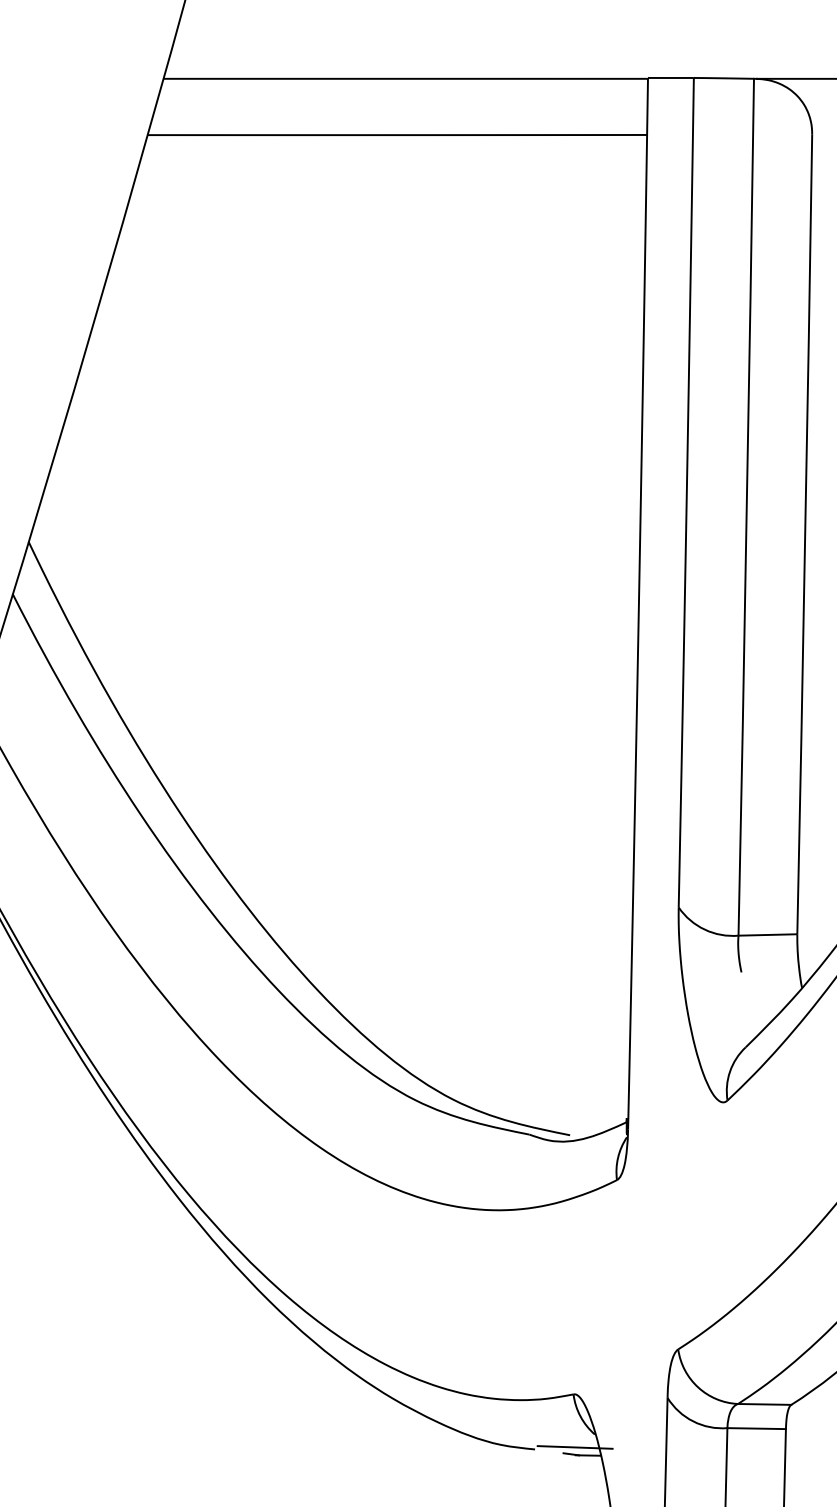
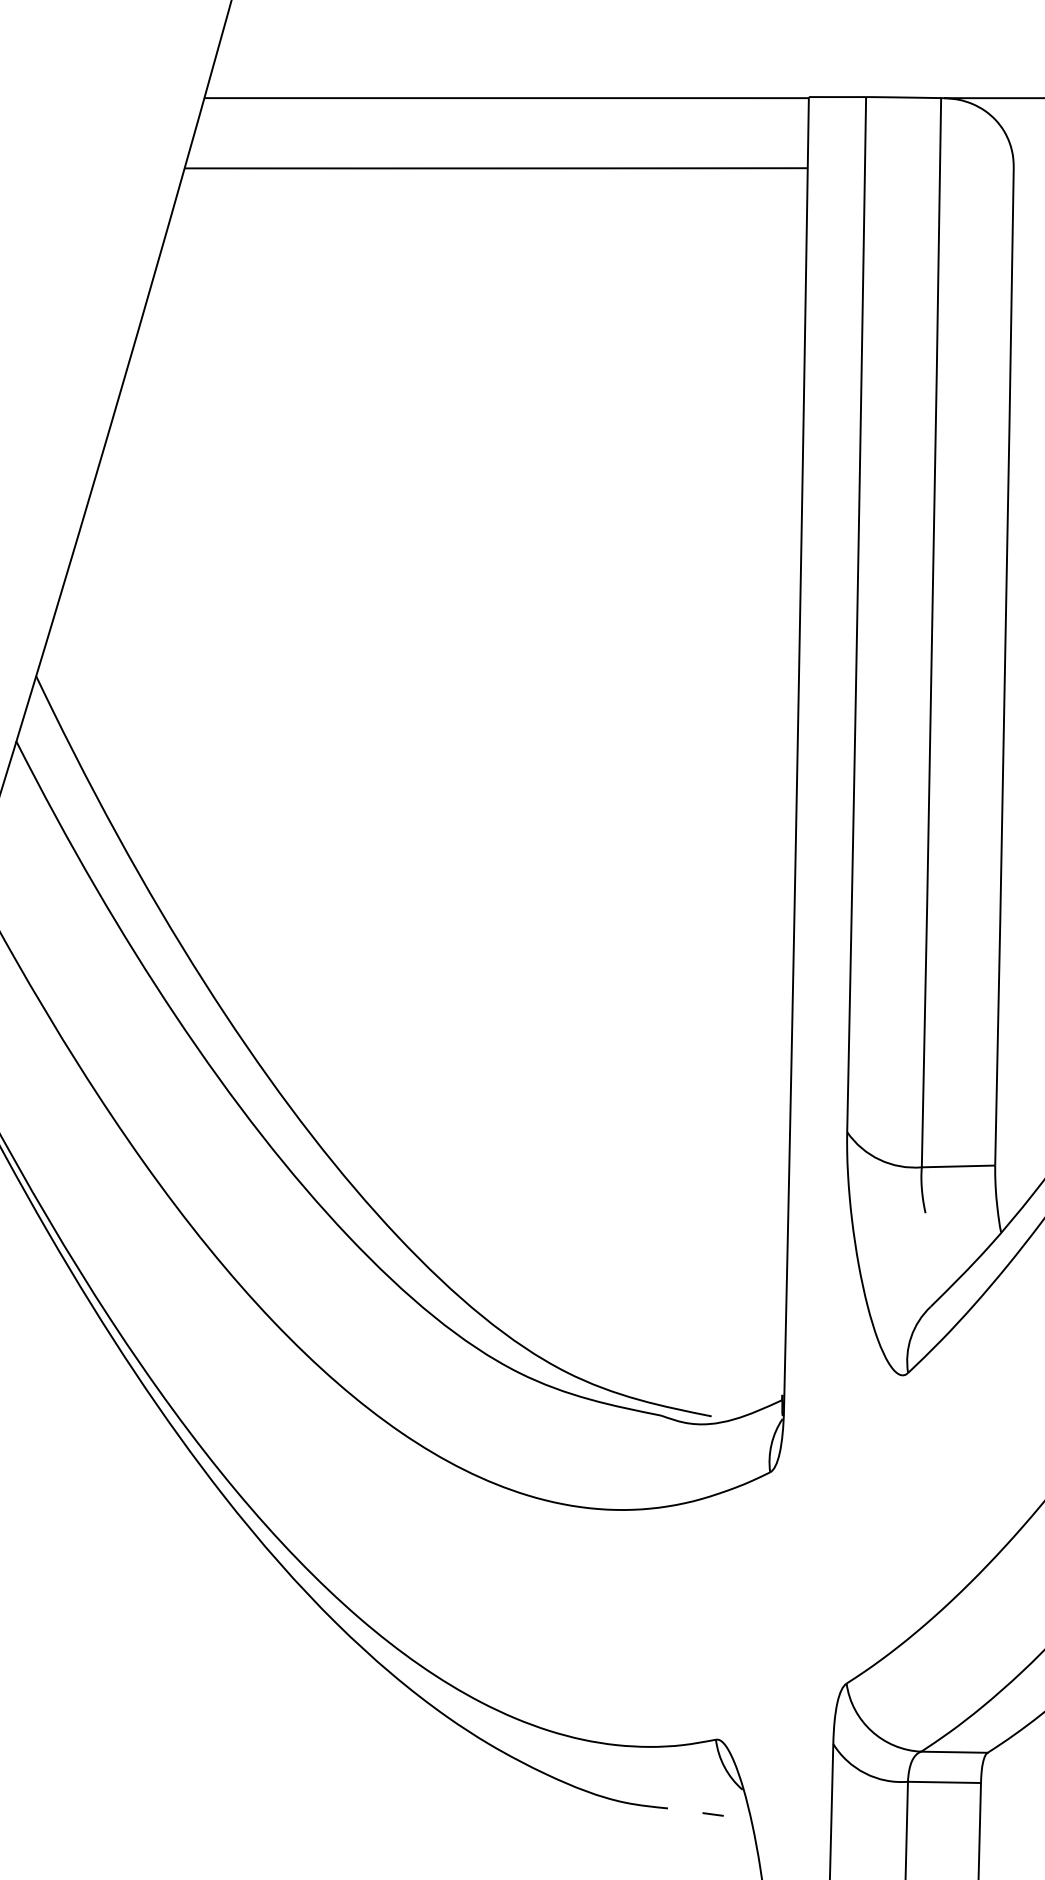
line: (574, 1447) -> (717, 1805), removed
line: (588, 1455) -> (734, 1815), removed

